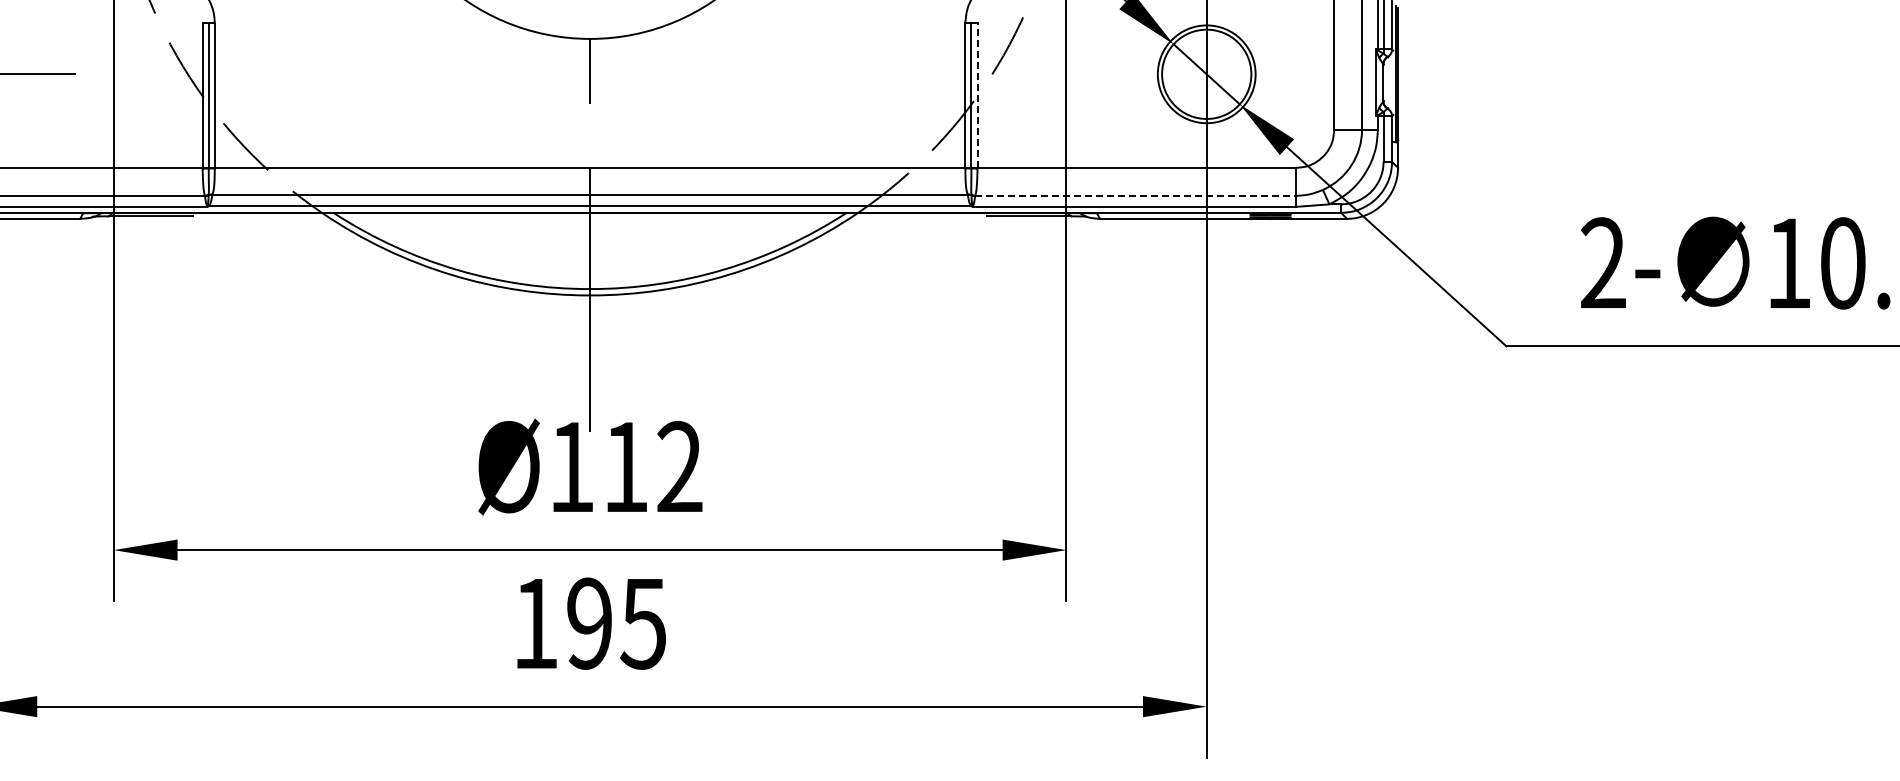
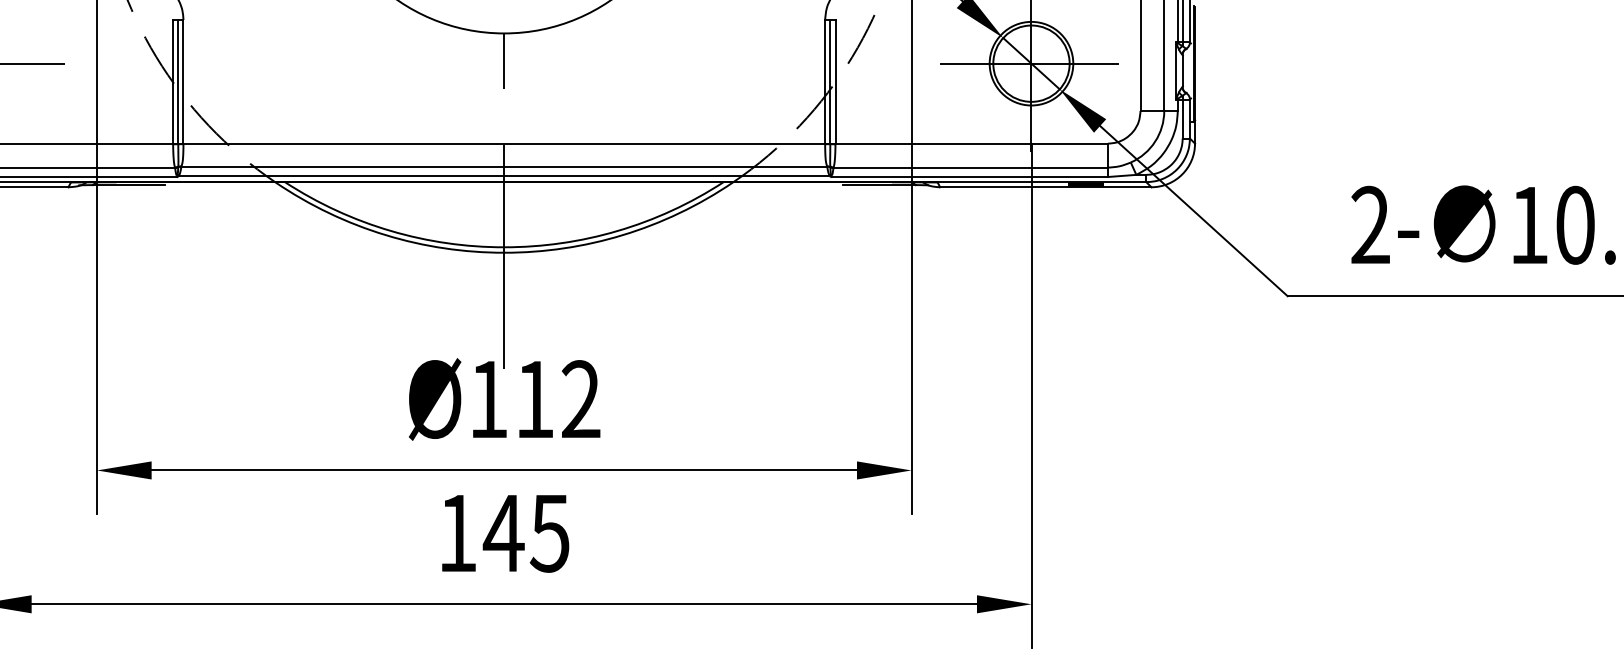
line: (1206, 74) -> (1031, 63), added
line: (977, 95) -> (835, 81), dashed -> solid
line: (1136, 195) -> (971, 167), dashed -> solid
text: (589, 623) -> (503, 533), 195 -> 145

